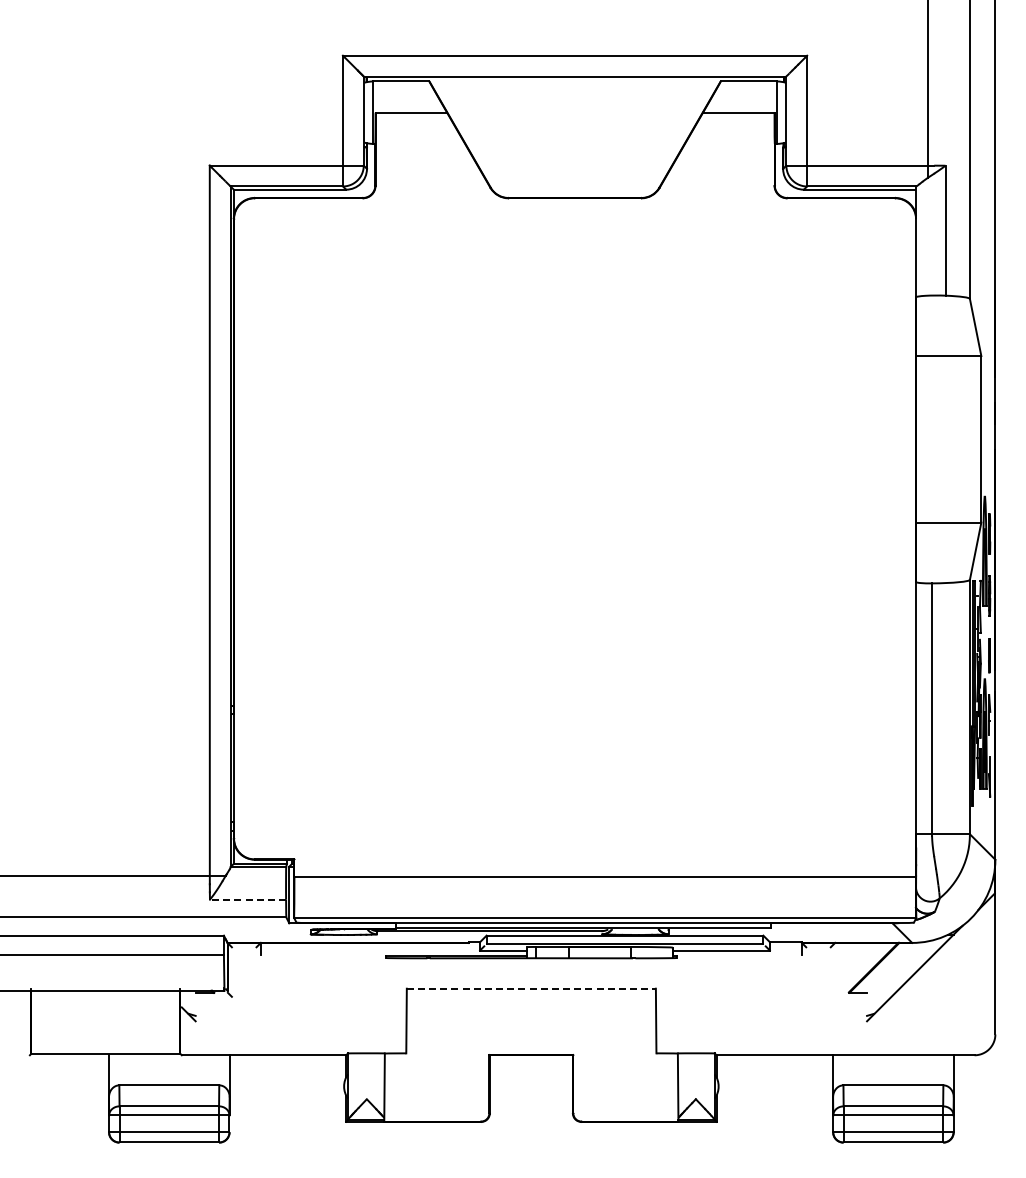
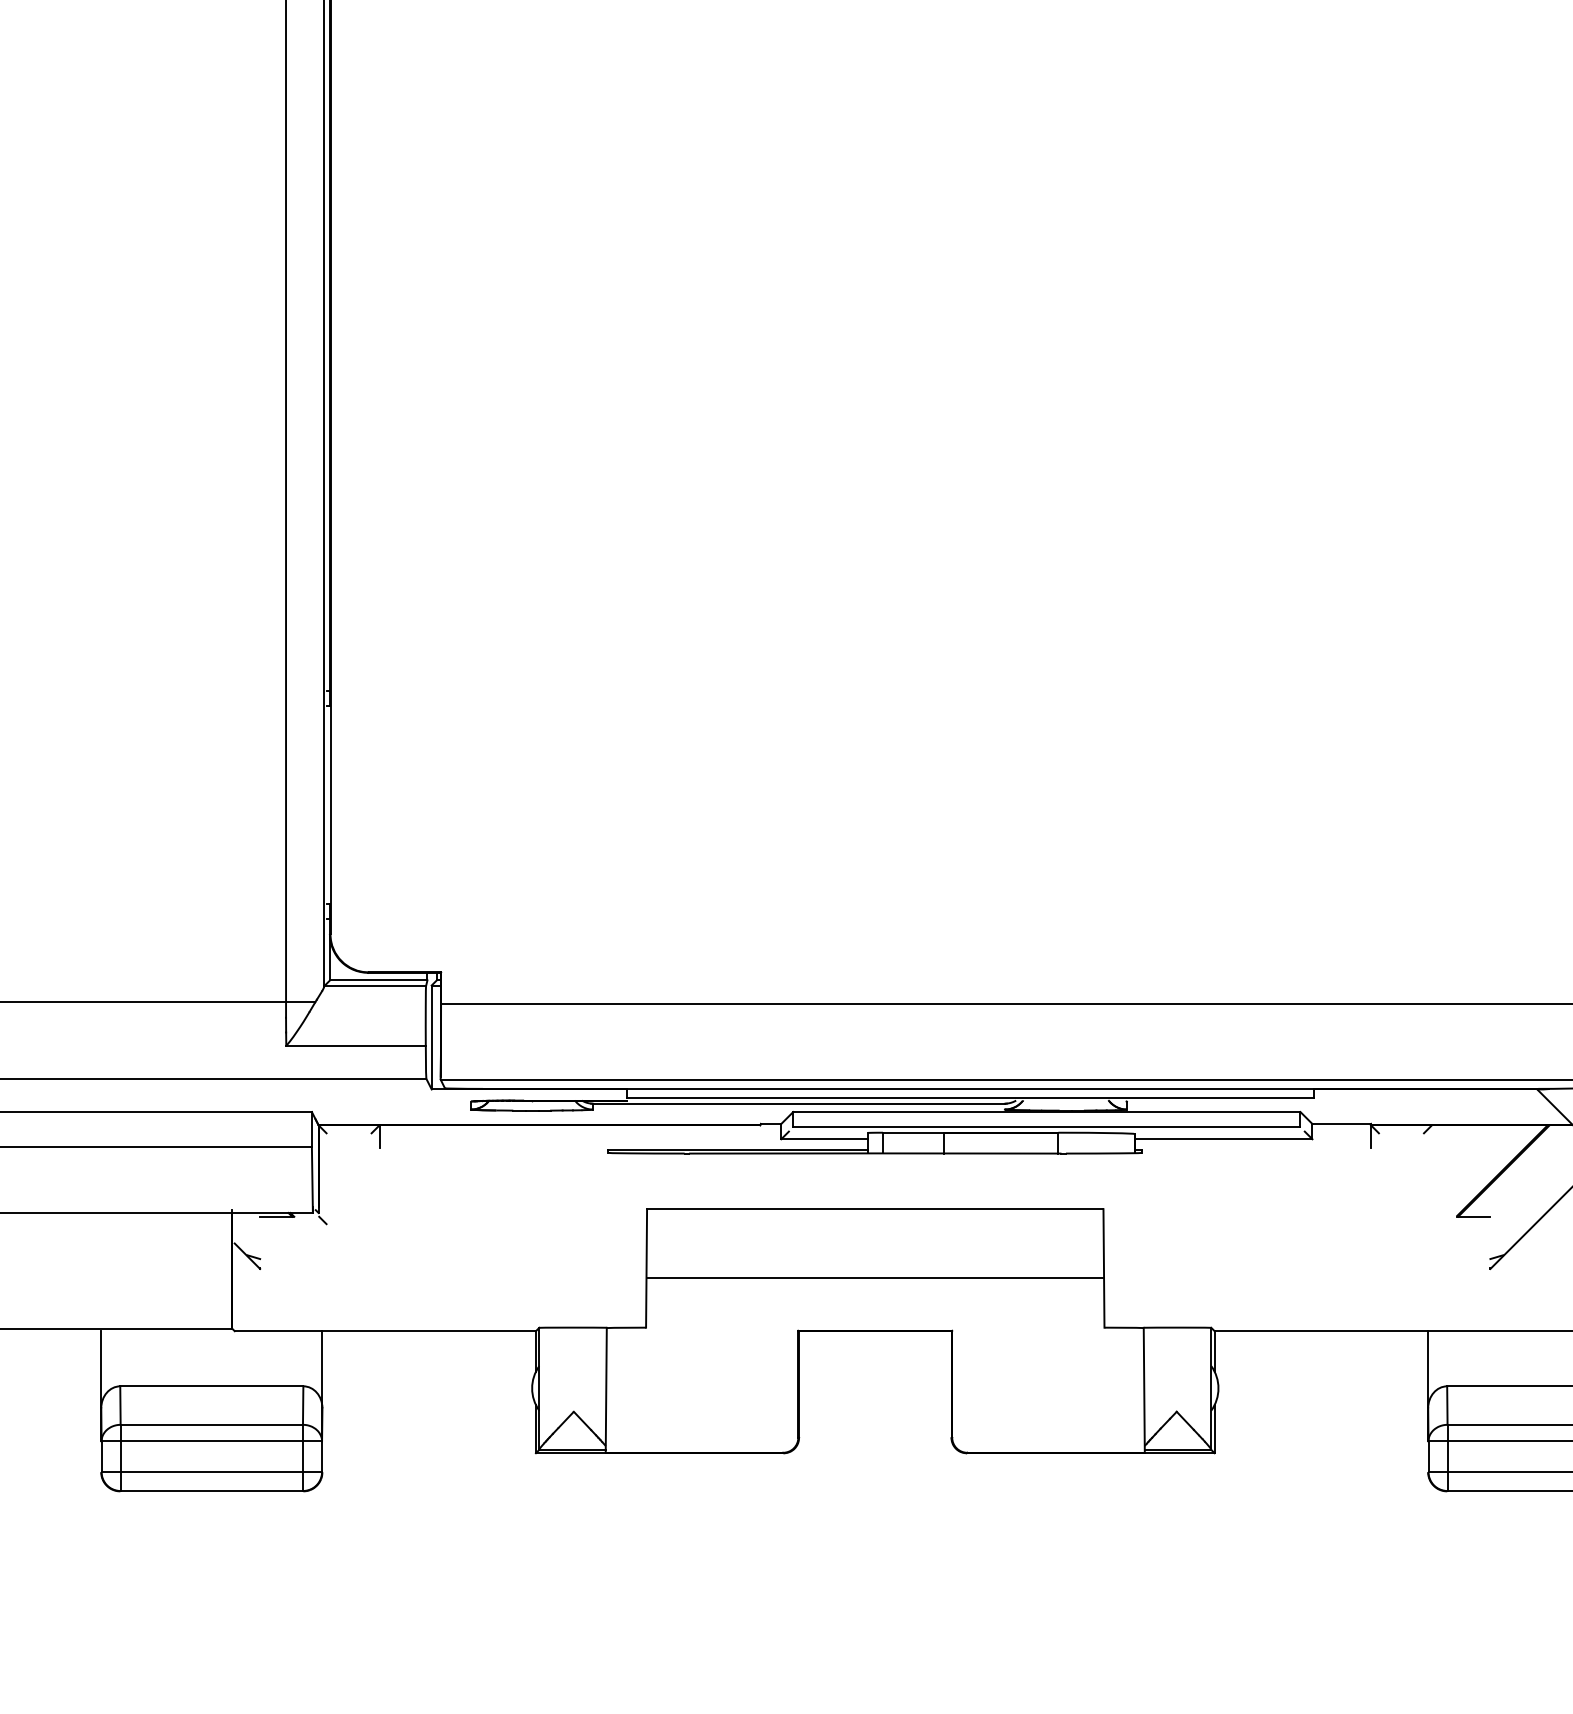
line: (247, 899) -> (355, 1045), dashed -> solid
line: (531, 988) -> (875, 1208), dashed -> solid
line: (531, 1026) -> (875, 1278), added

